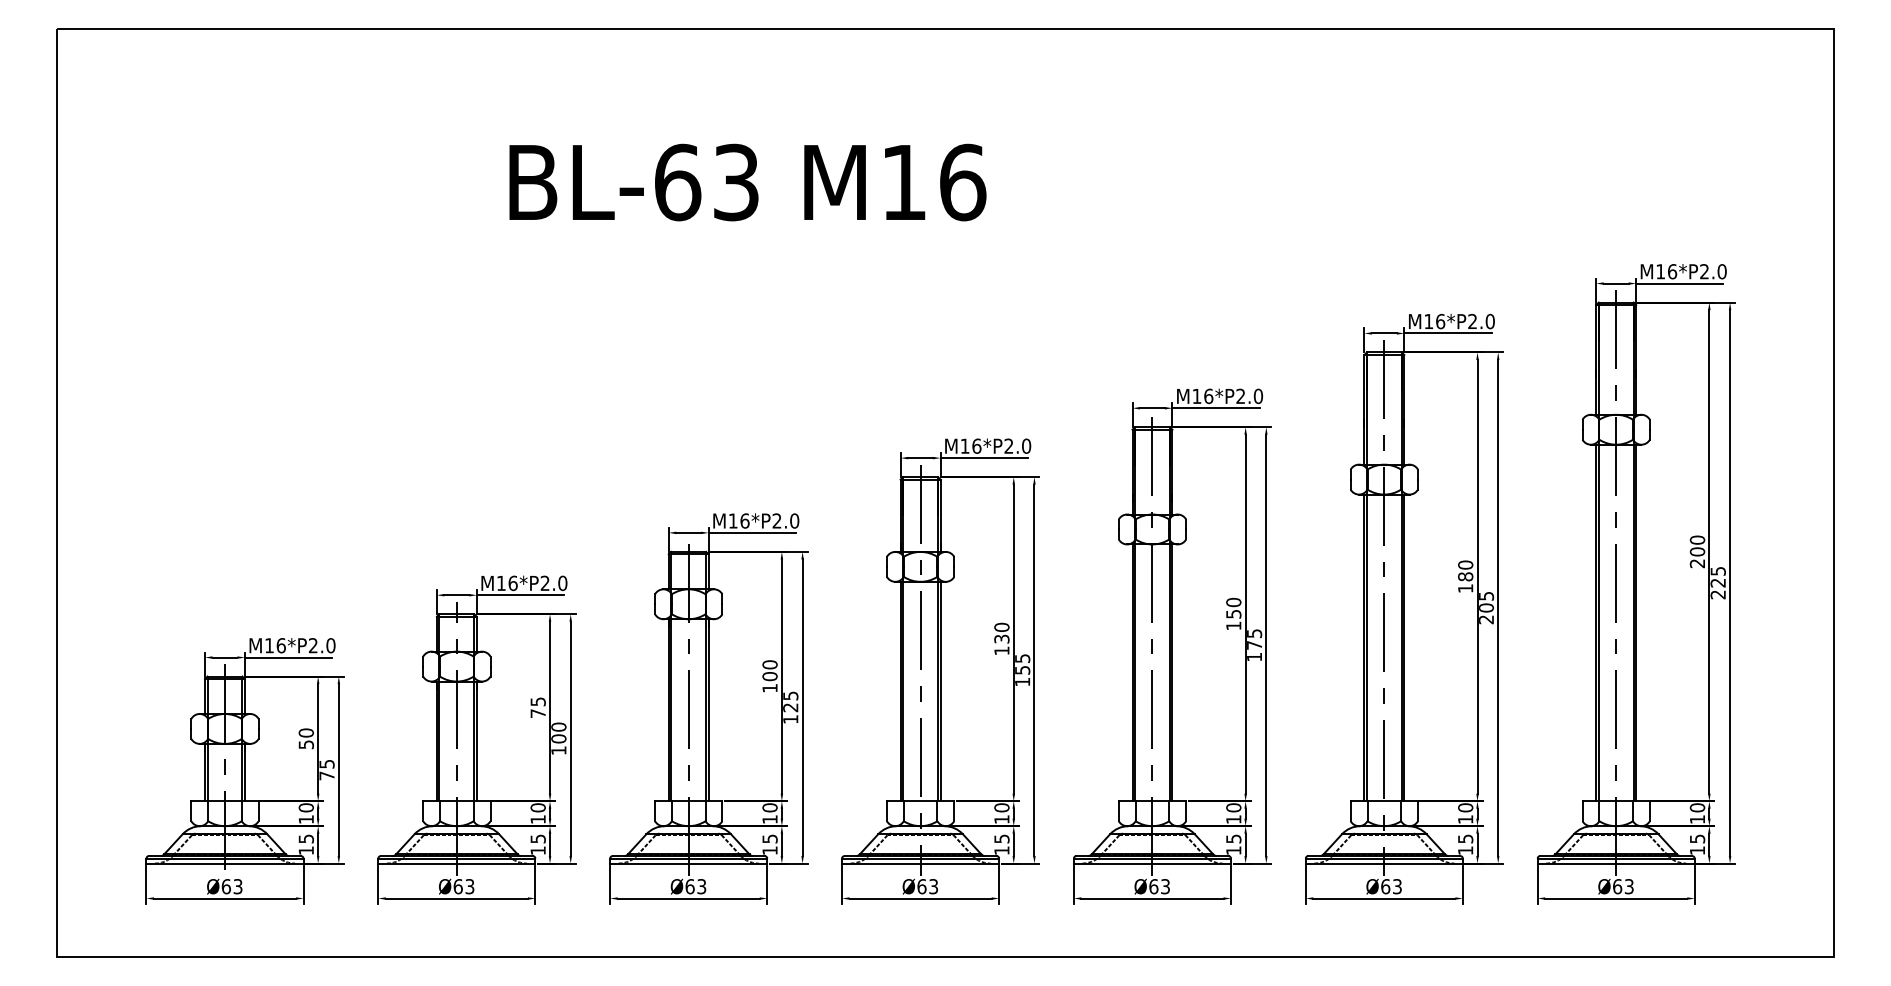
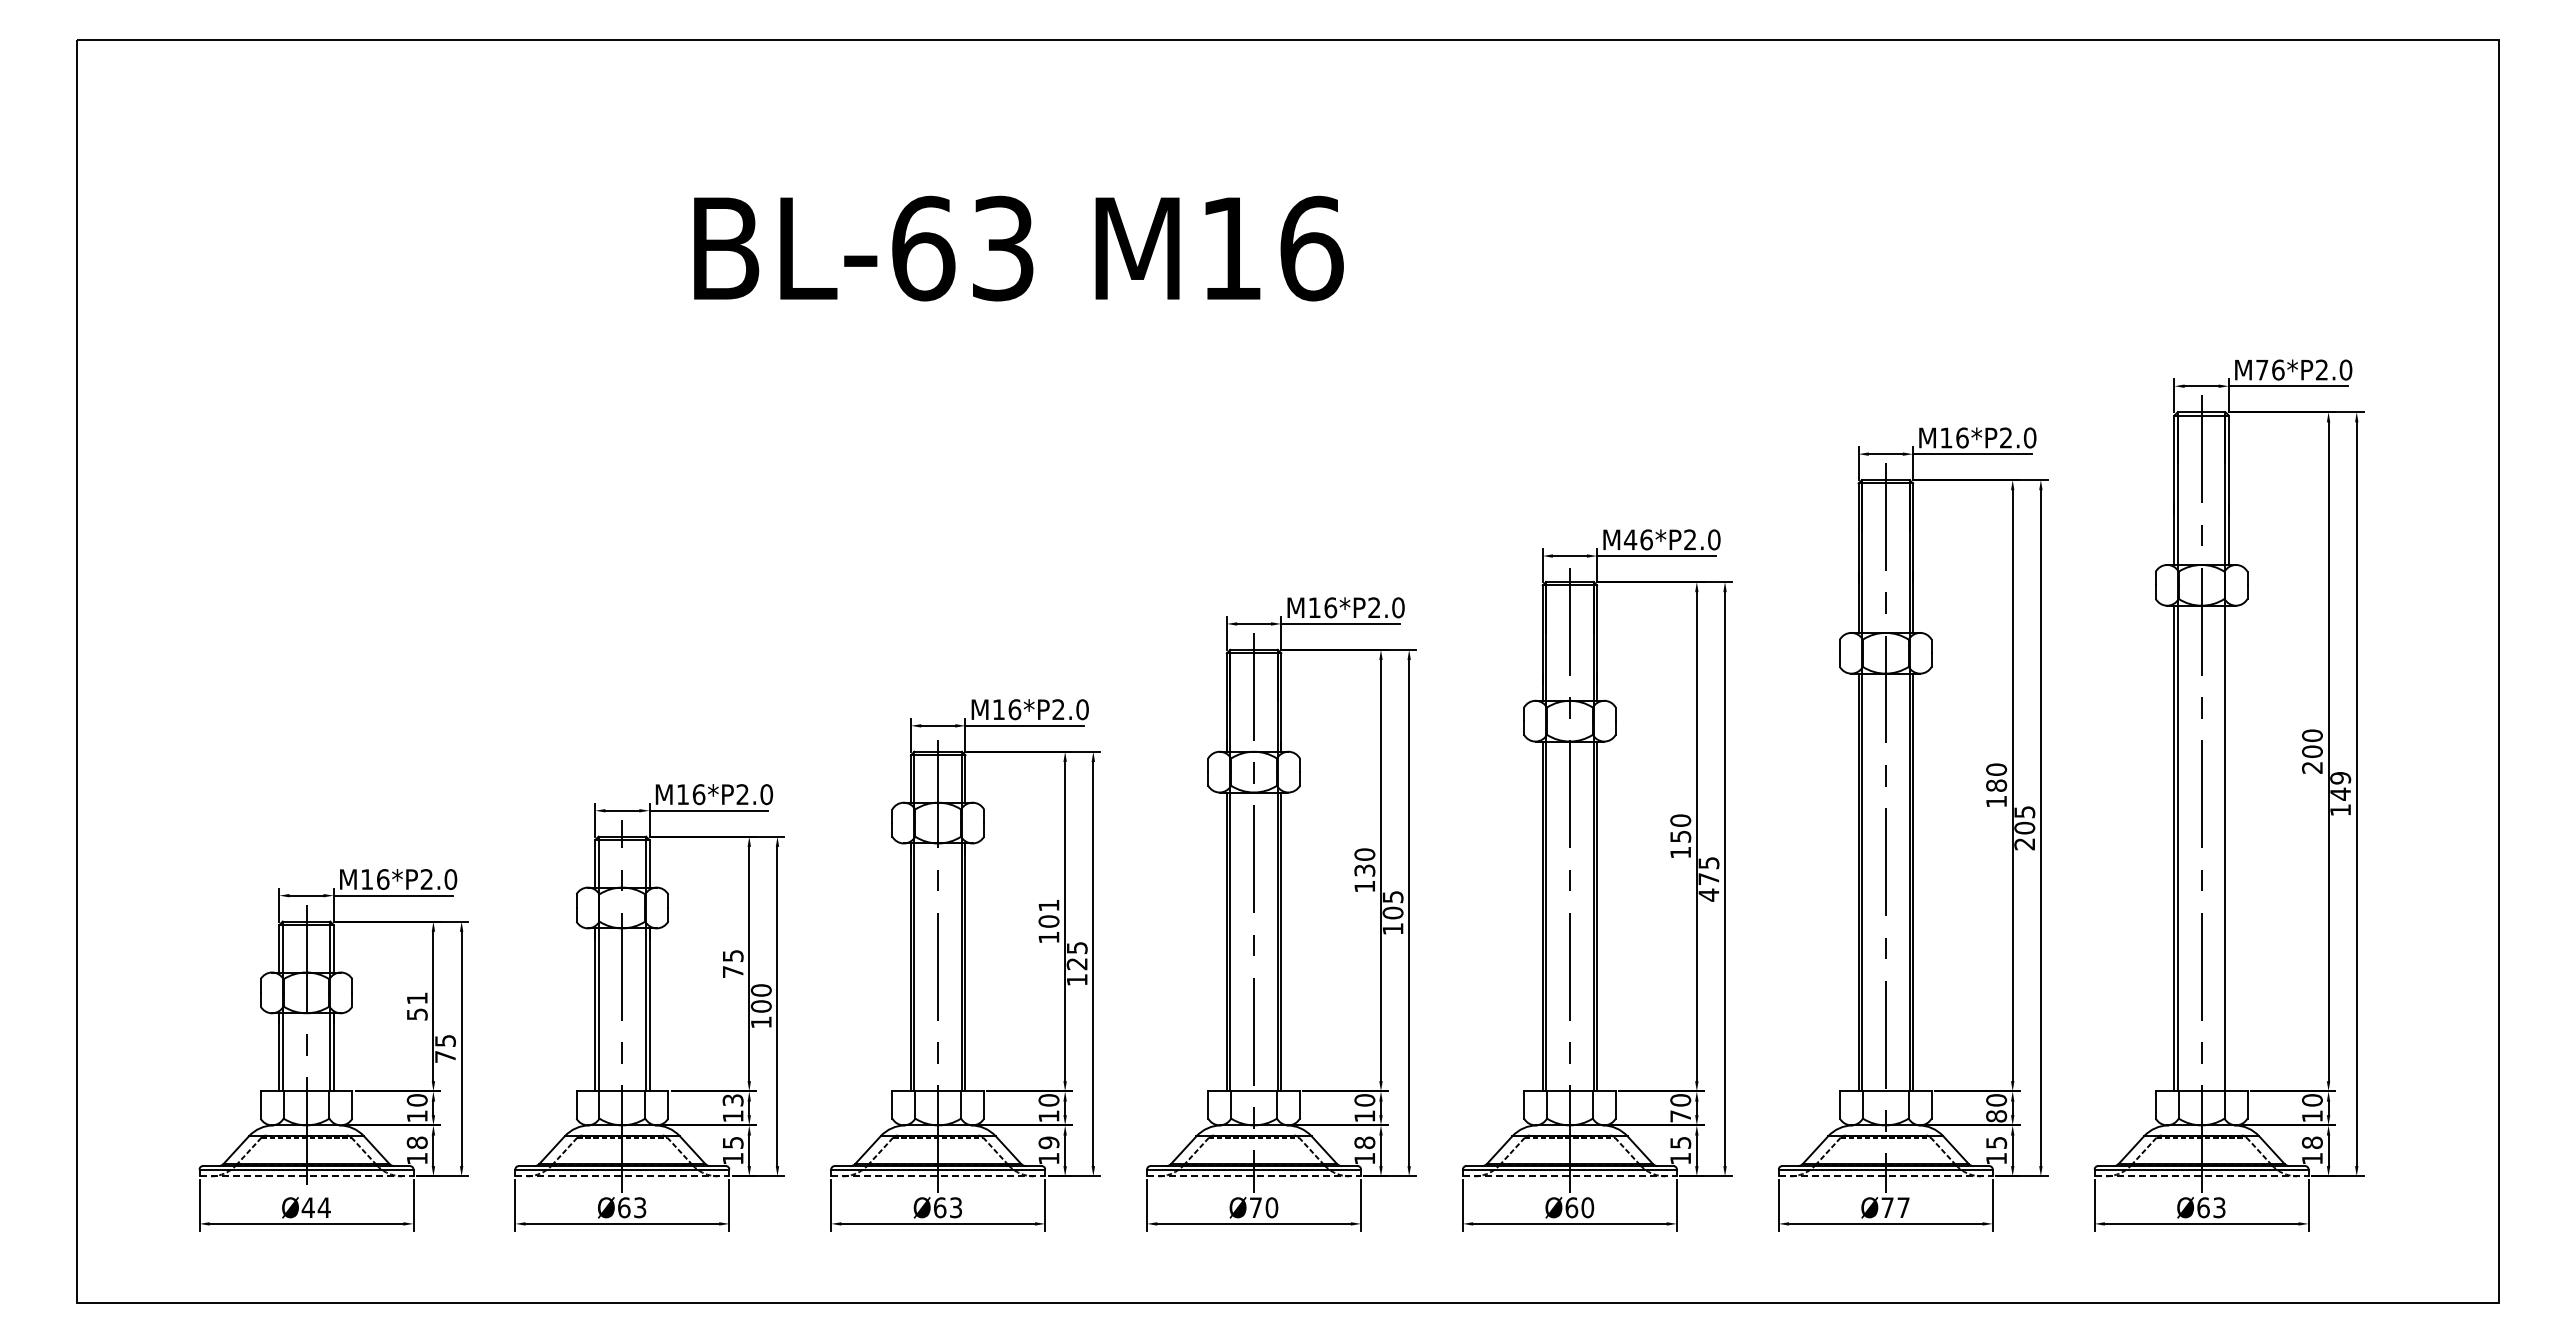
text: (1660, 271) -> (2262, 369), M16*P2.0 -> M76*P2.0
text: (1196, 396) -> (1630, 539), M16*P2.0 -> M46*P2.0
text: (1718, 583) -> (2340, 794), 225 -> 149
line: (1635, 622) -> (2228, 848), removed
text: (1254, 656) -> (1708, 894), 175 -> 475
text: (769, 664) -> (1048, 905), 100 -> 101
text: (1022, 669) -> (1392, 912), 155 -> 105
text: (305, 733) -> (416, 998), 50 -> 51
text: (537, 807) -> (732, 1100), 10 -> 13
text: (1233, 819) -> (1680, 1116), 10 -> 70
text: (1465, 819) -> (1996, 1116), 10 -> 80
text: (305, 838) -> (416, 1142), 15 -> 18
text: (769, 838) -> (1048, 1142), 15 -> 19
text: (1001, 838) -> (1364, 1142), 15 -> 18
text: (1697, 838) -> (2312, 1142), 15 -> 18
line: (224, 863) -> (306, 1176), solid -> dashed
line: (456, 863) -> (622, 1176), solid -> dashed
line: (688, 863) -> (938, 1176), solid -> dashed
line: (920, 863) -> (1254, 1176), solid -> dashed
line: (1152, 863) -> (1569, 1176), solid -> dashed
line: (1384, 863) -> (1885, 1176), solid -> dashed
line: (1616, 863) -> (2201, 1176), solid -> dashed
text: (231, 886) -> (315, 1207), Ø63 -> Ø44
text: (927, 886) -> (1263, 1207), Ø63 -> Ø70
text: (1165, 886) -> (1587, 1207), Ø63 -> Ø60
text: (1391, 886) -> (1895, 1207), Ø63 -> Ø77

